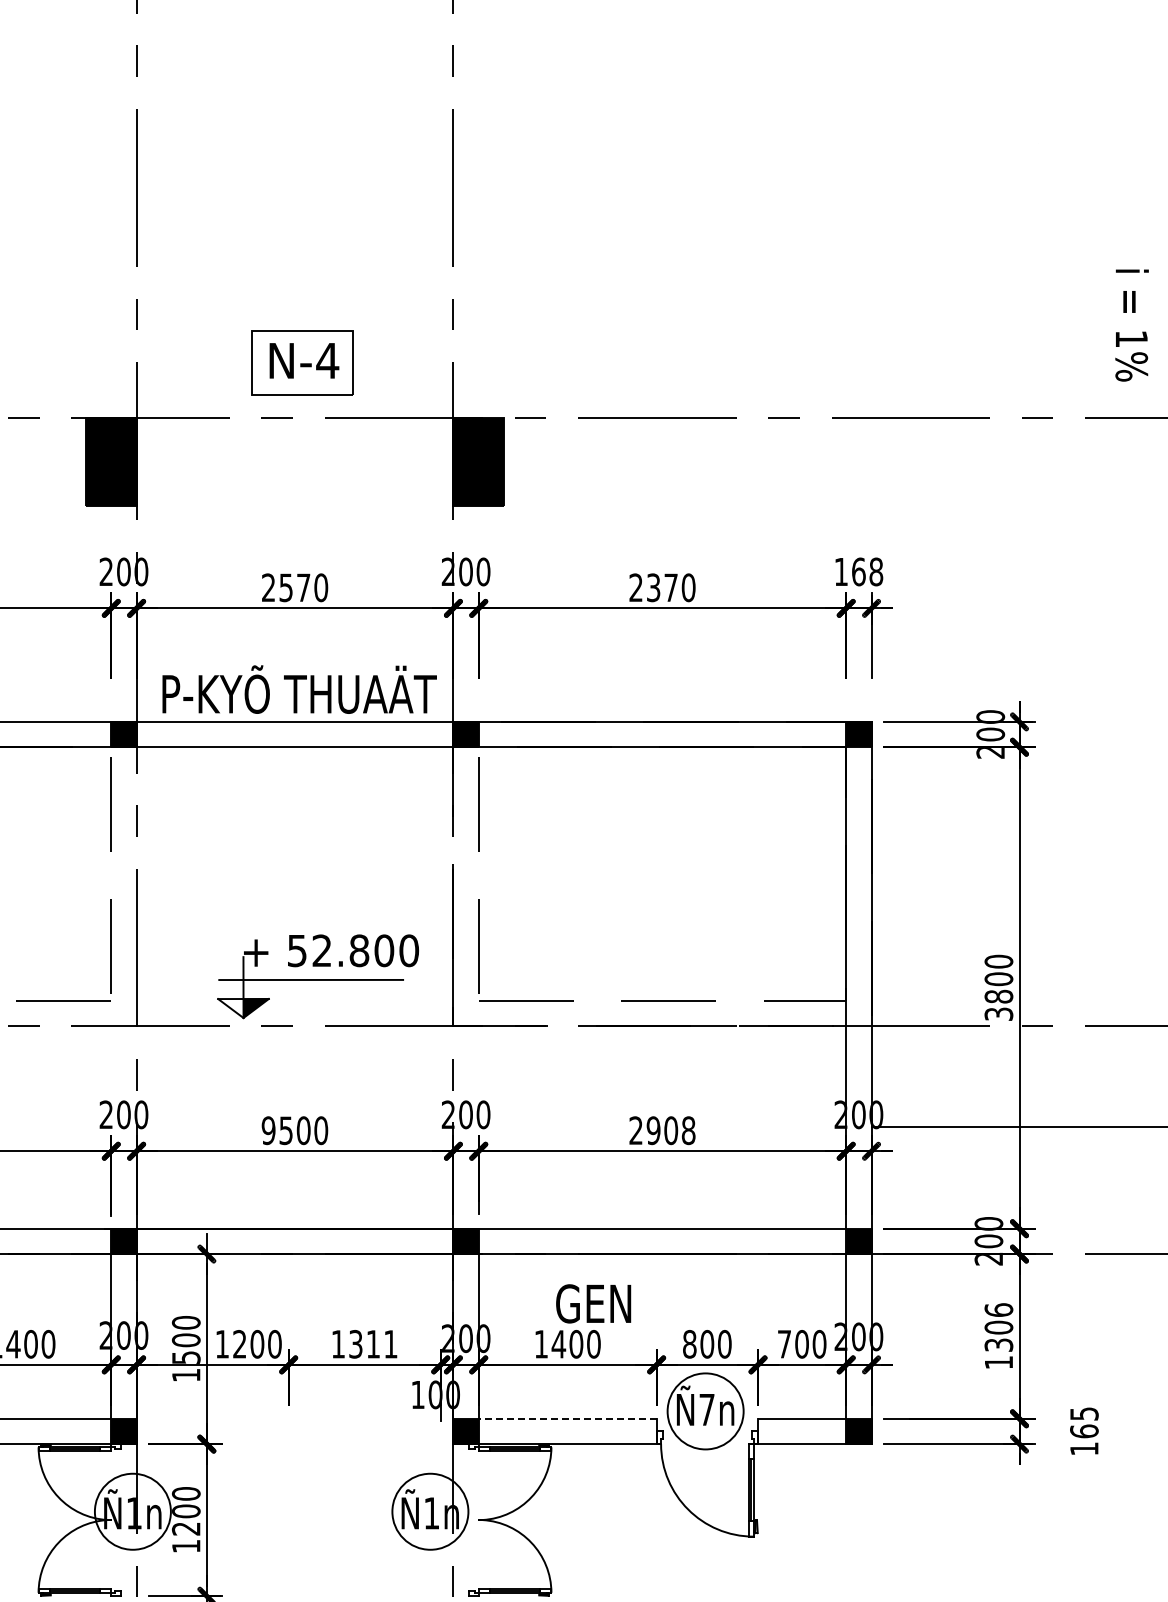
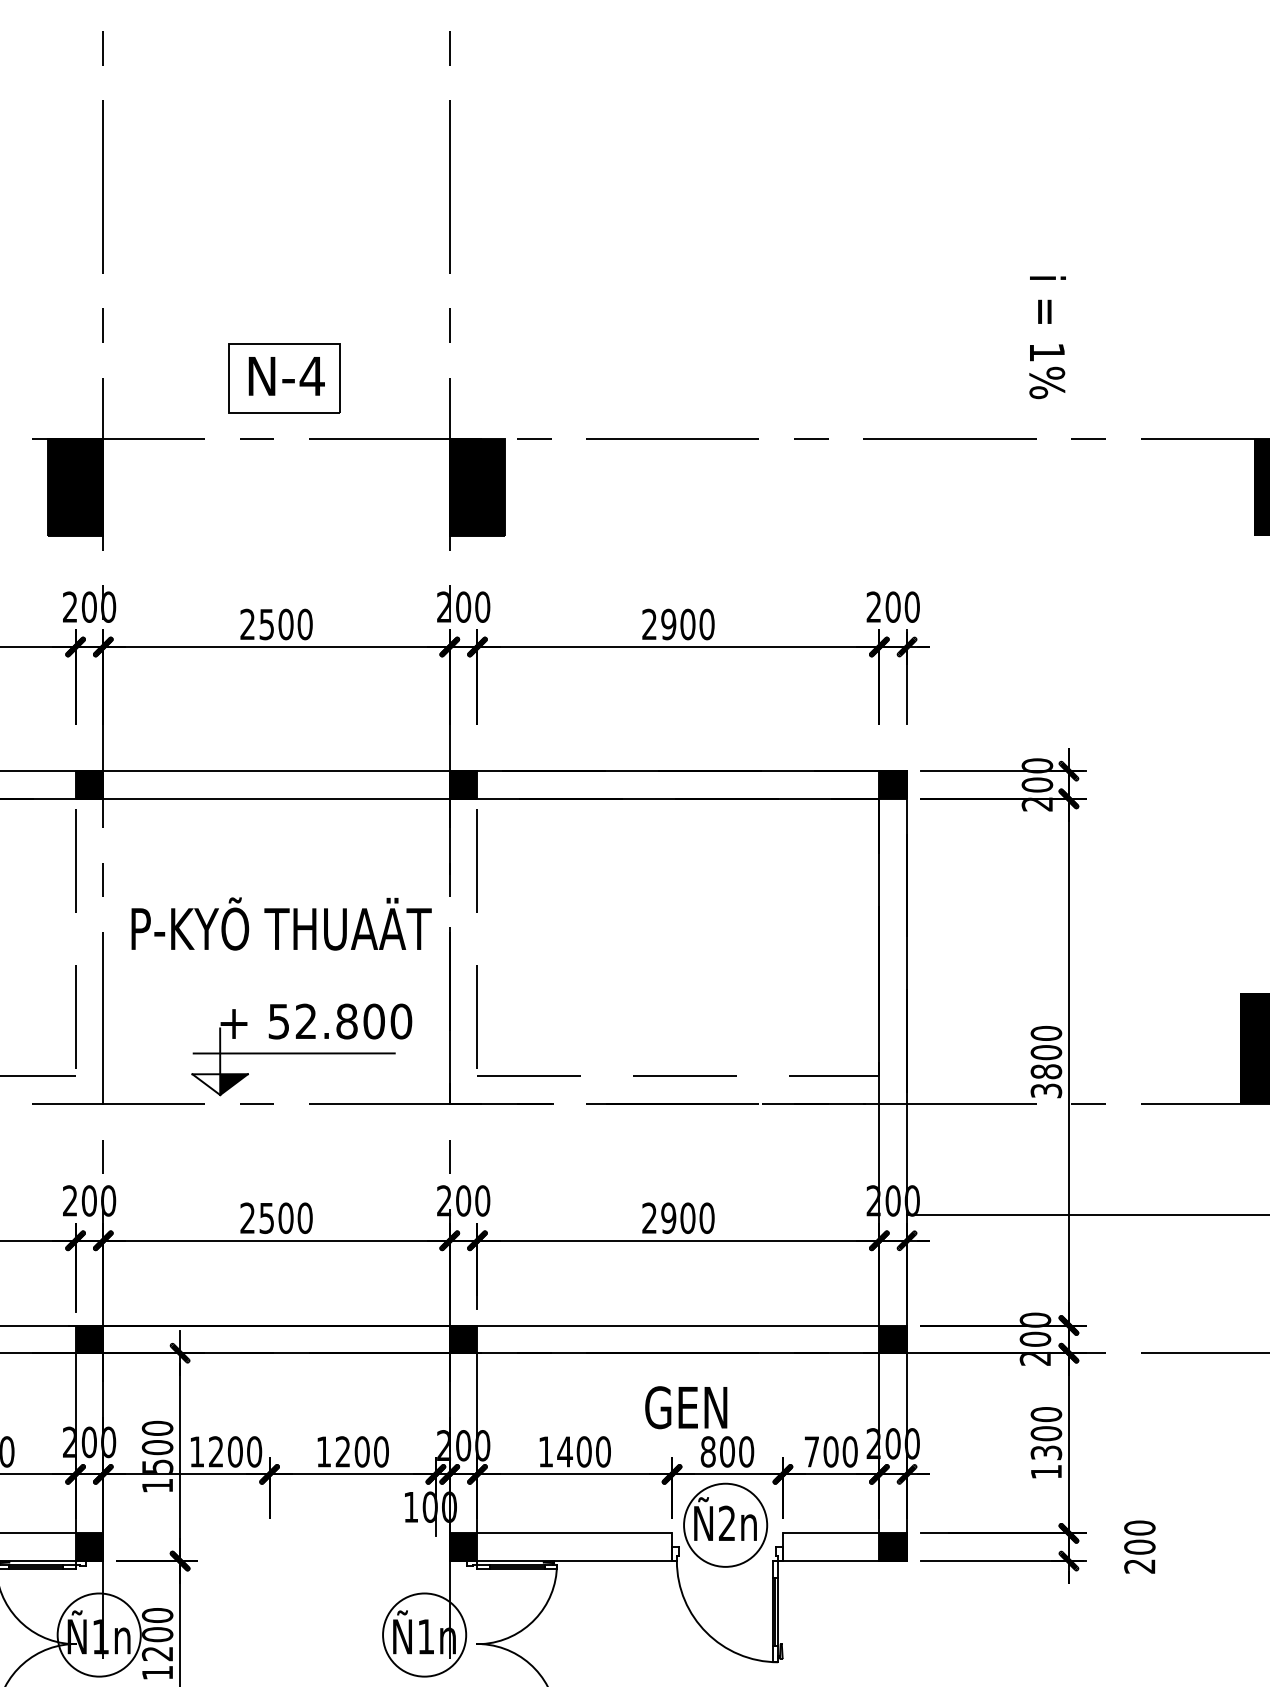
text: (1131, 325) -> (1047, 337), moved
text: (858, 571) -> (892, 606), 168 -> 200
text: (303, 587) -> (285, 624), 2570 -> 2500
text: (662, 587) -> (678, 624), 2370 -> 2900
text: (299, 689) -> (281, 923), moved
text: (268, 1130) -> (247, 1218), 9500 -> 2500
text: (688, 1130) -> (706, 1218), 2908 -> 2900
text: (593, 1303) -> (686, 1407), moved
text: (998, 1309) -> (1045, 1413), 1306 -> 1300
text: (373, 1343) -> (362, 1451), 1311 -> 1200
text: (706, 1409) -> (726, 1523), Ñ7n -> Ñ2n
line: (567, 1418) -> (574, 1533), dashed -> solid
text: (1084, 1431) -> (1139, 1547), 165 -> 200

